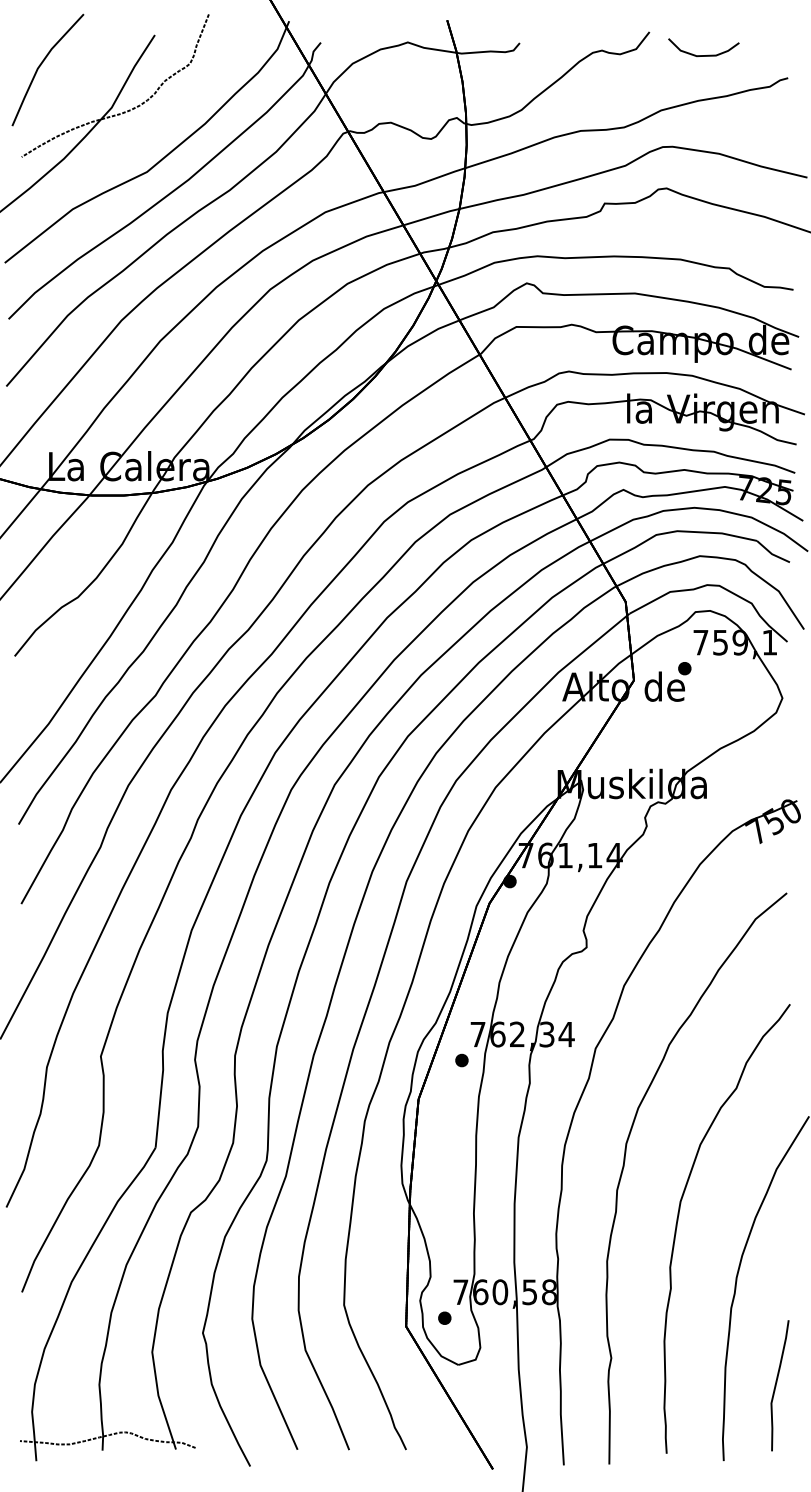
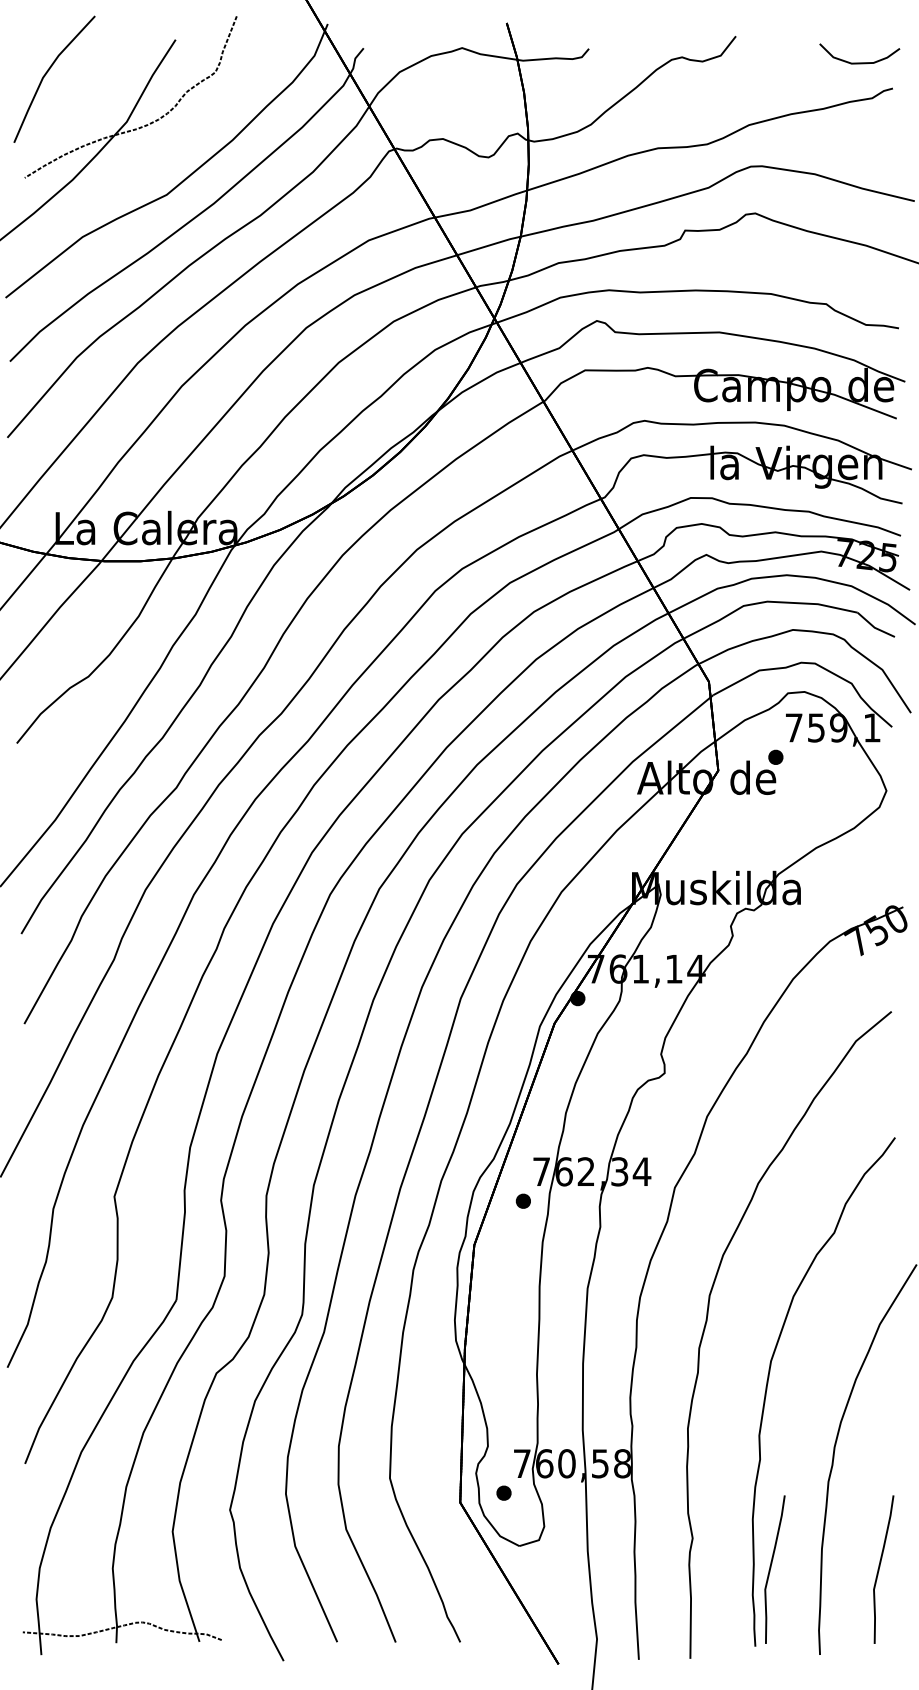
curve: (703, 55) -> (859, 62), moved
curve: (680, 1385) -> (770, 1569), added

